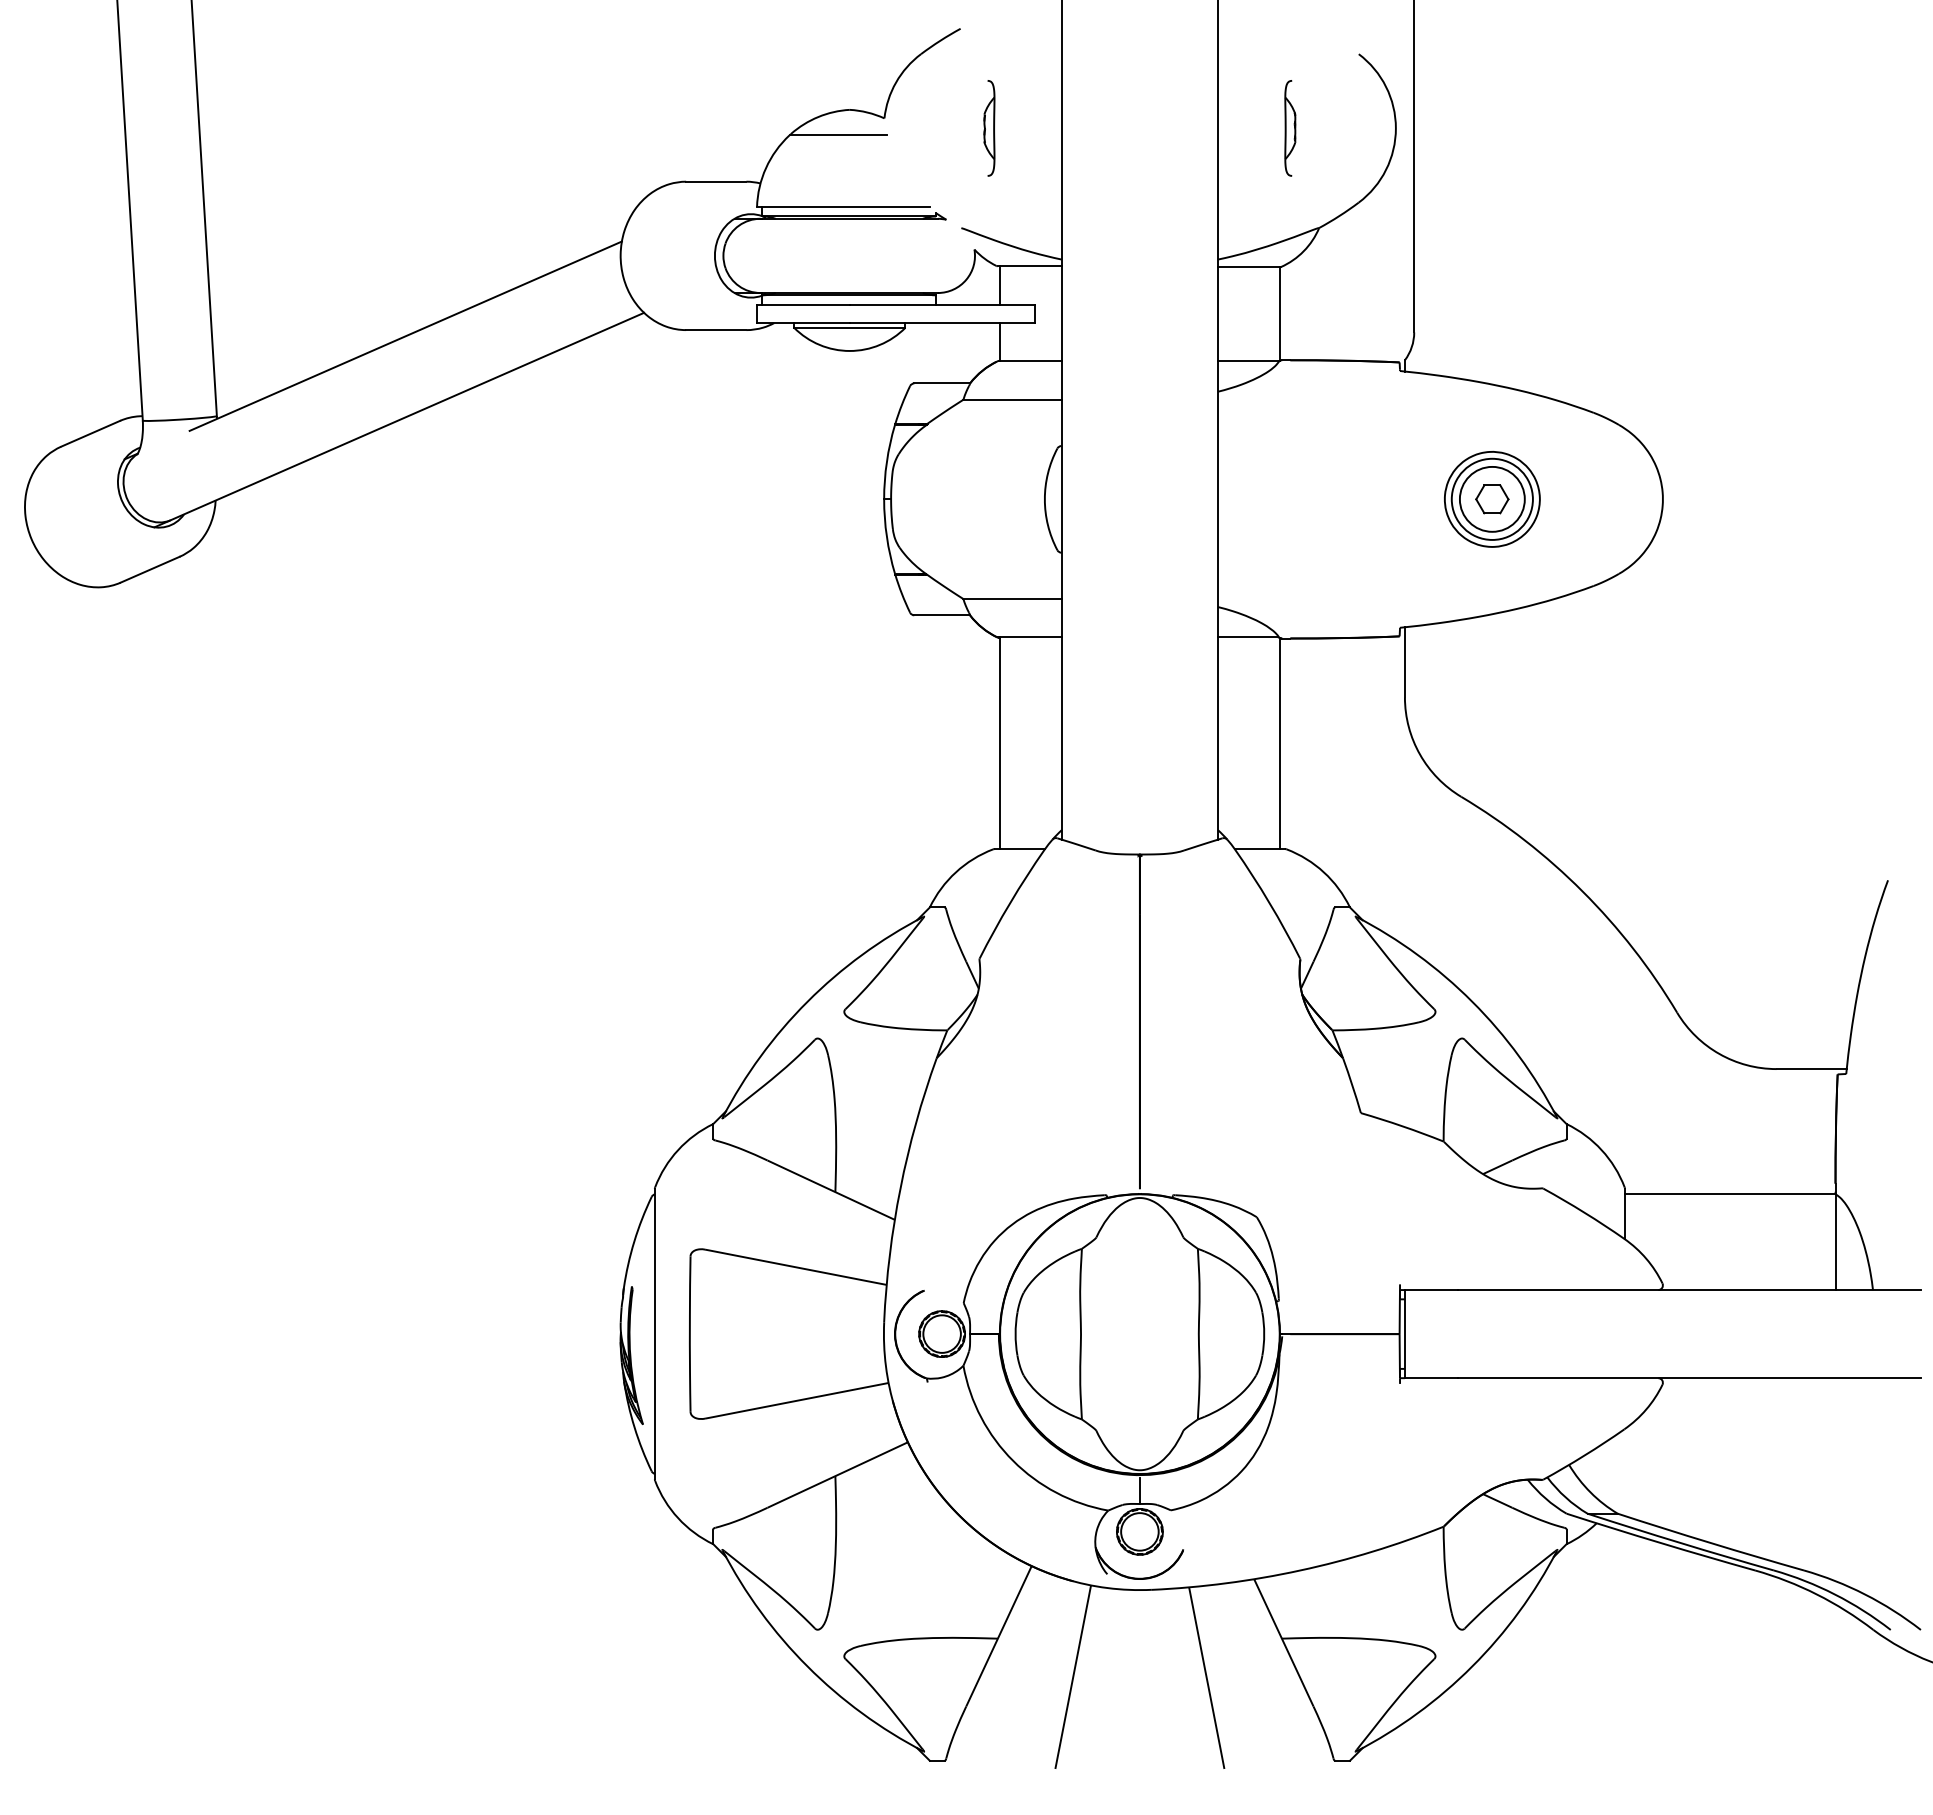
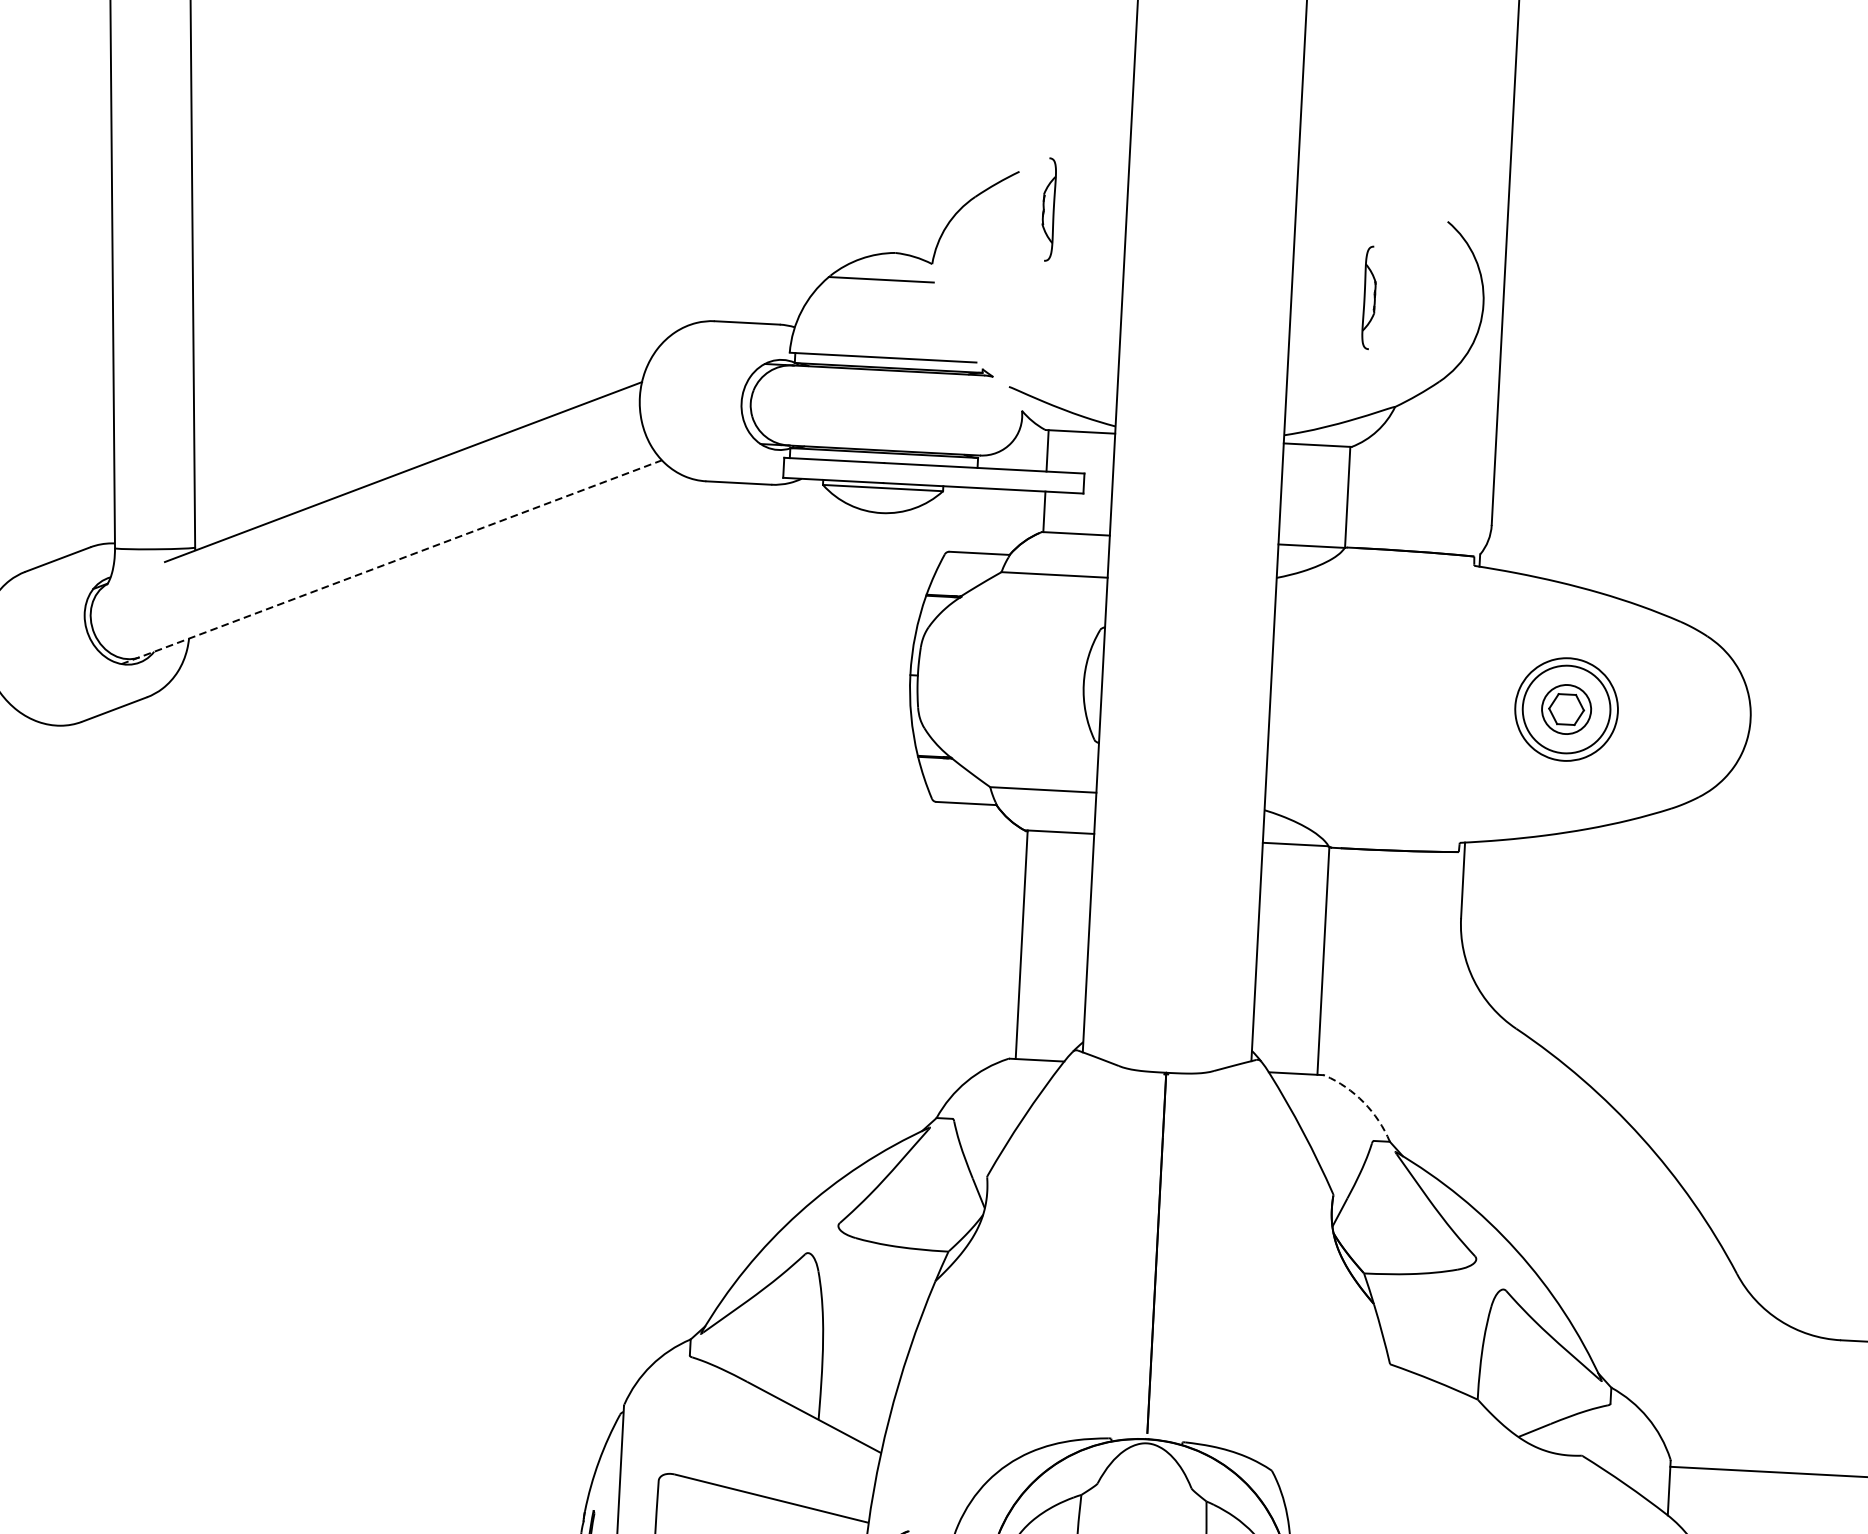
part: (989, 128) -> (1048, 209), moved
line: (399, 419) -> (392, 561), solid -> dashed
circle: (1491, 498) -> (1565, 708), size x0.7
arc: (1323, 872) -> (1363, 1102), solid -> dashed

